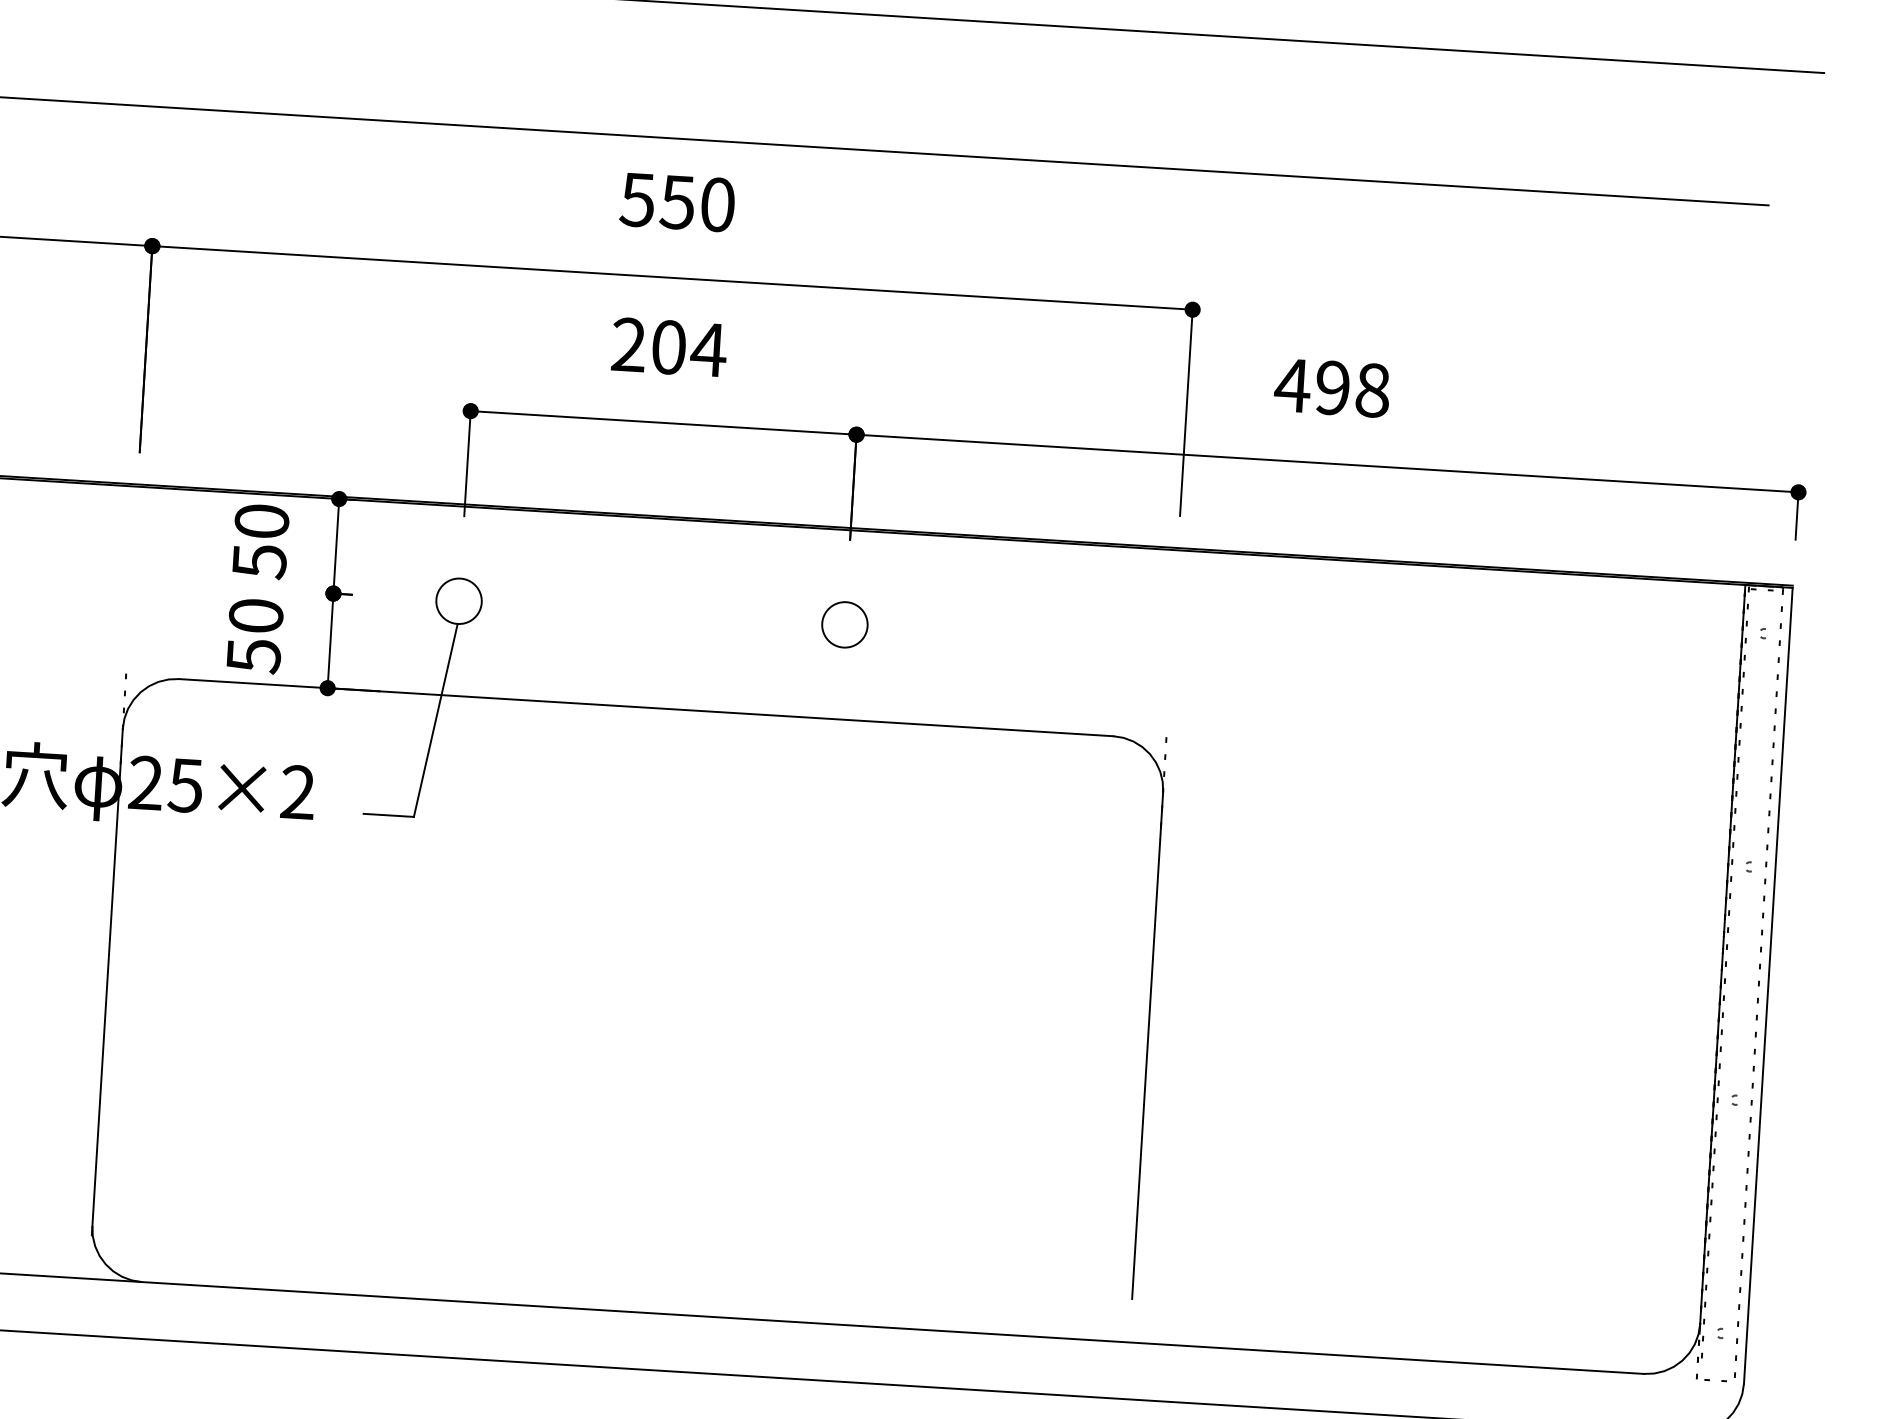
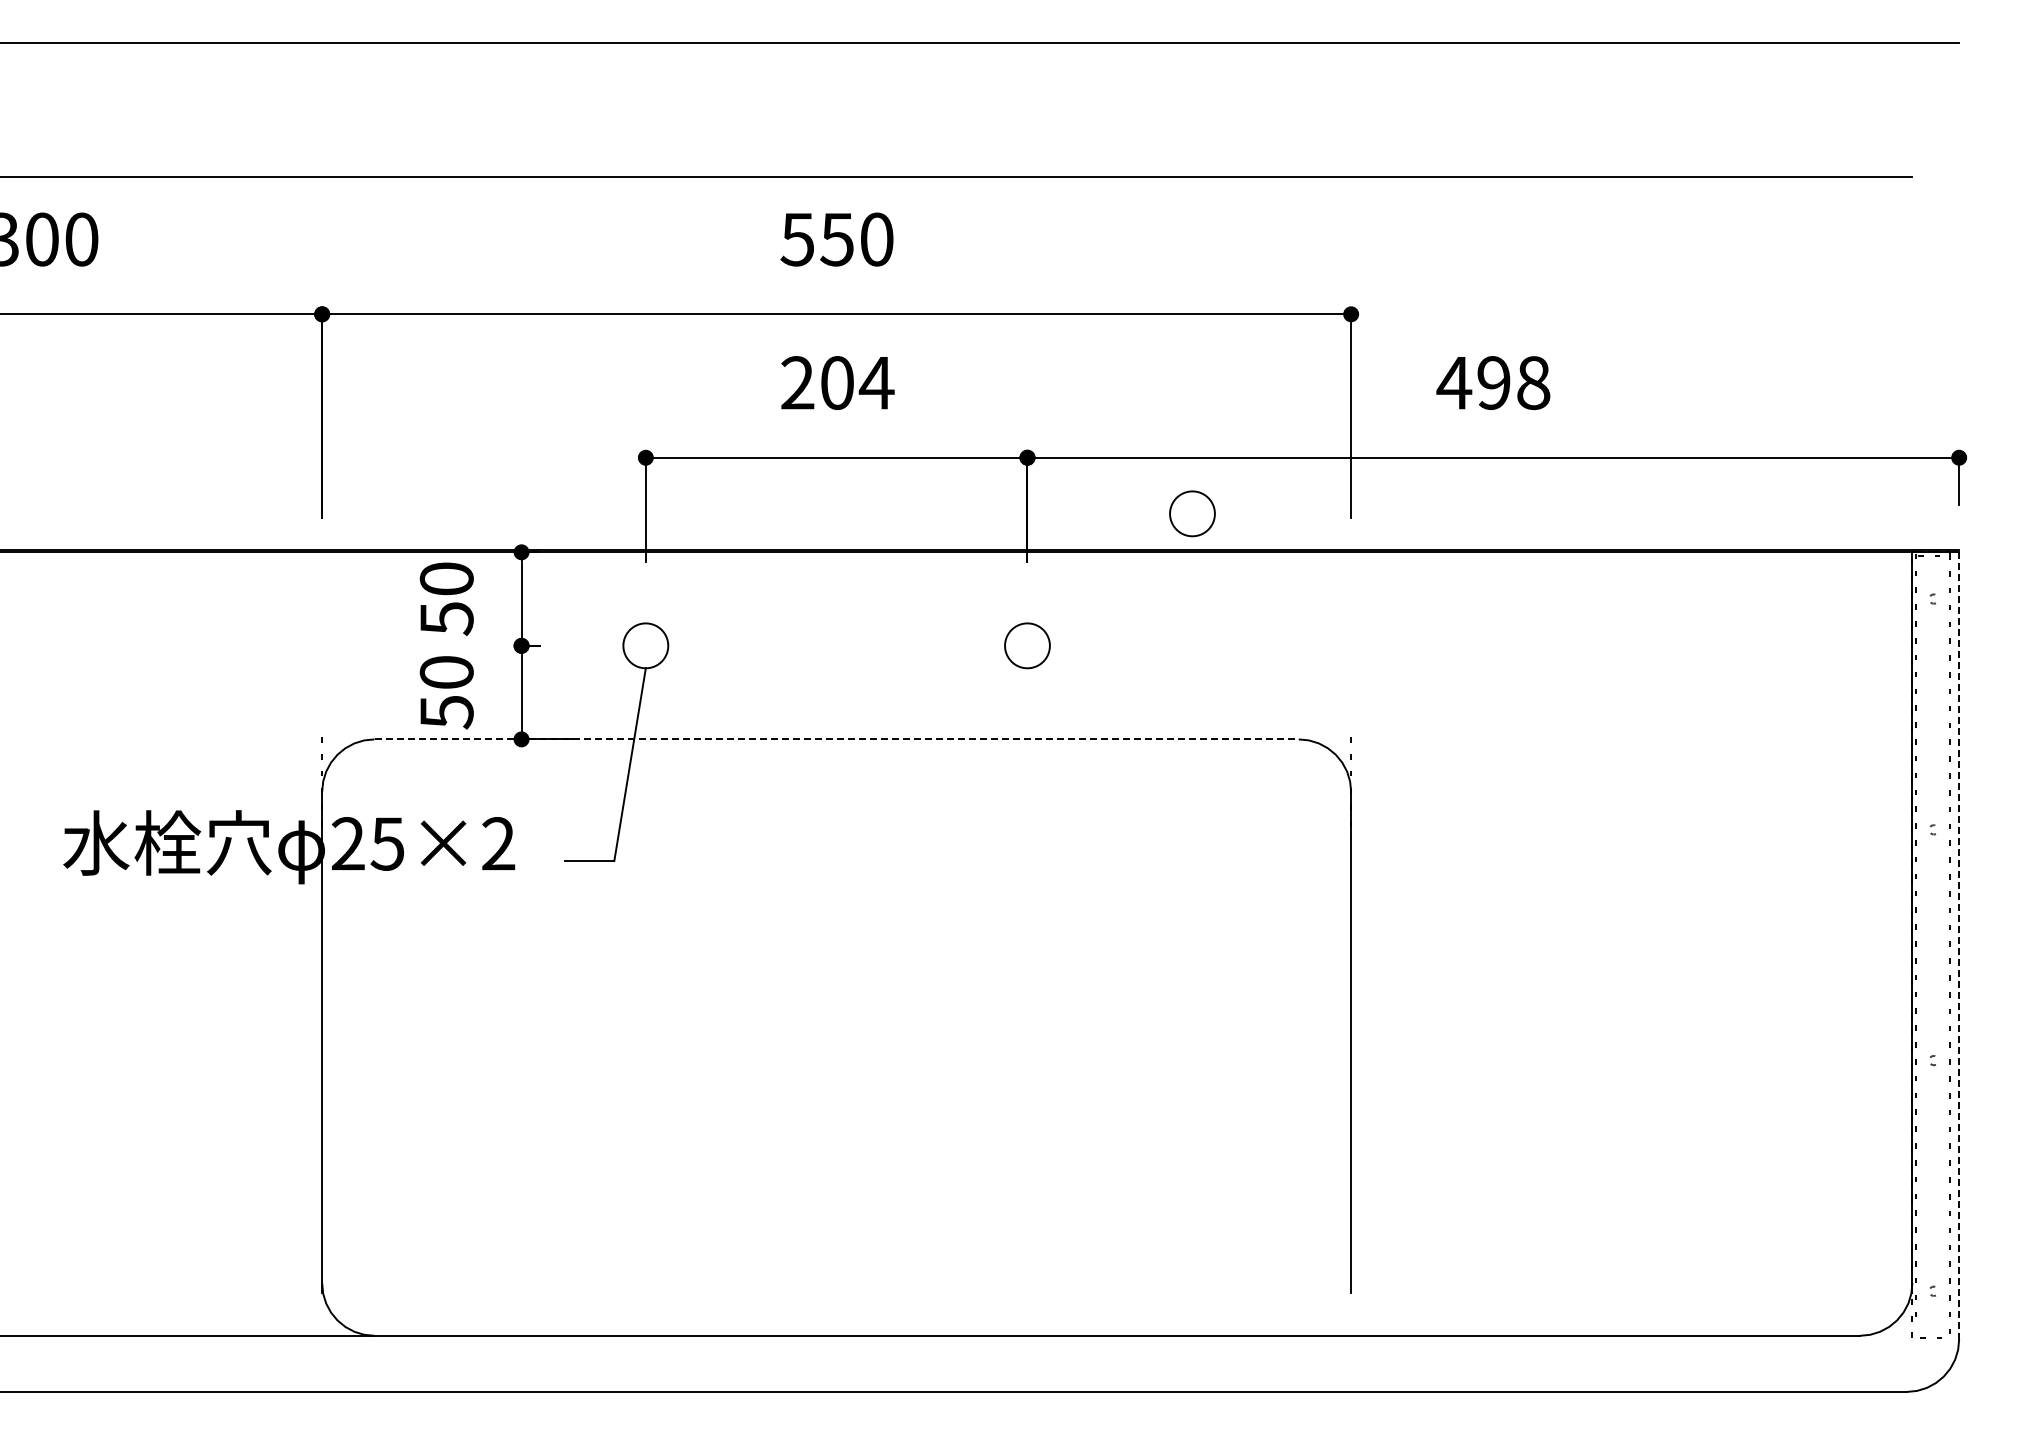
part: (1019, 501) -> (1192, 513), added
line: (647, 707) -> (837, 739), solid -> dashed
line: (1768, 985) -> (1959, 945), solid -> dashed

